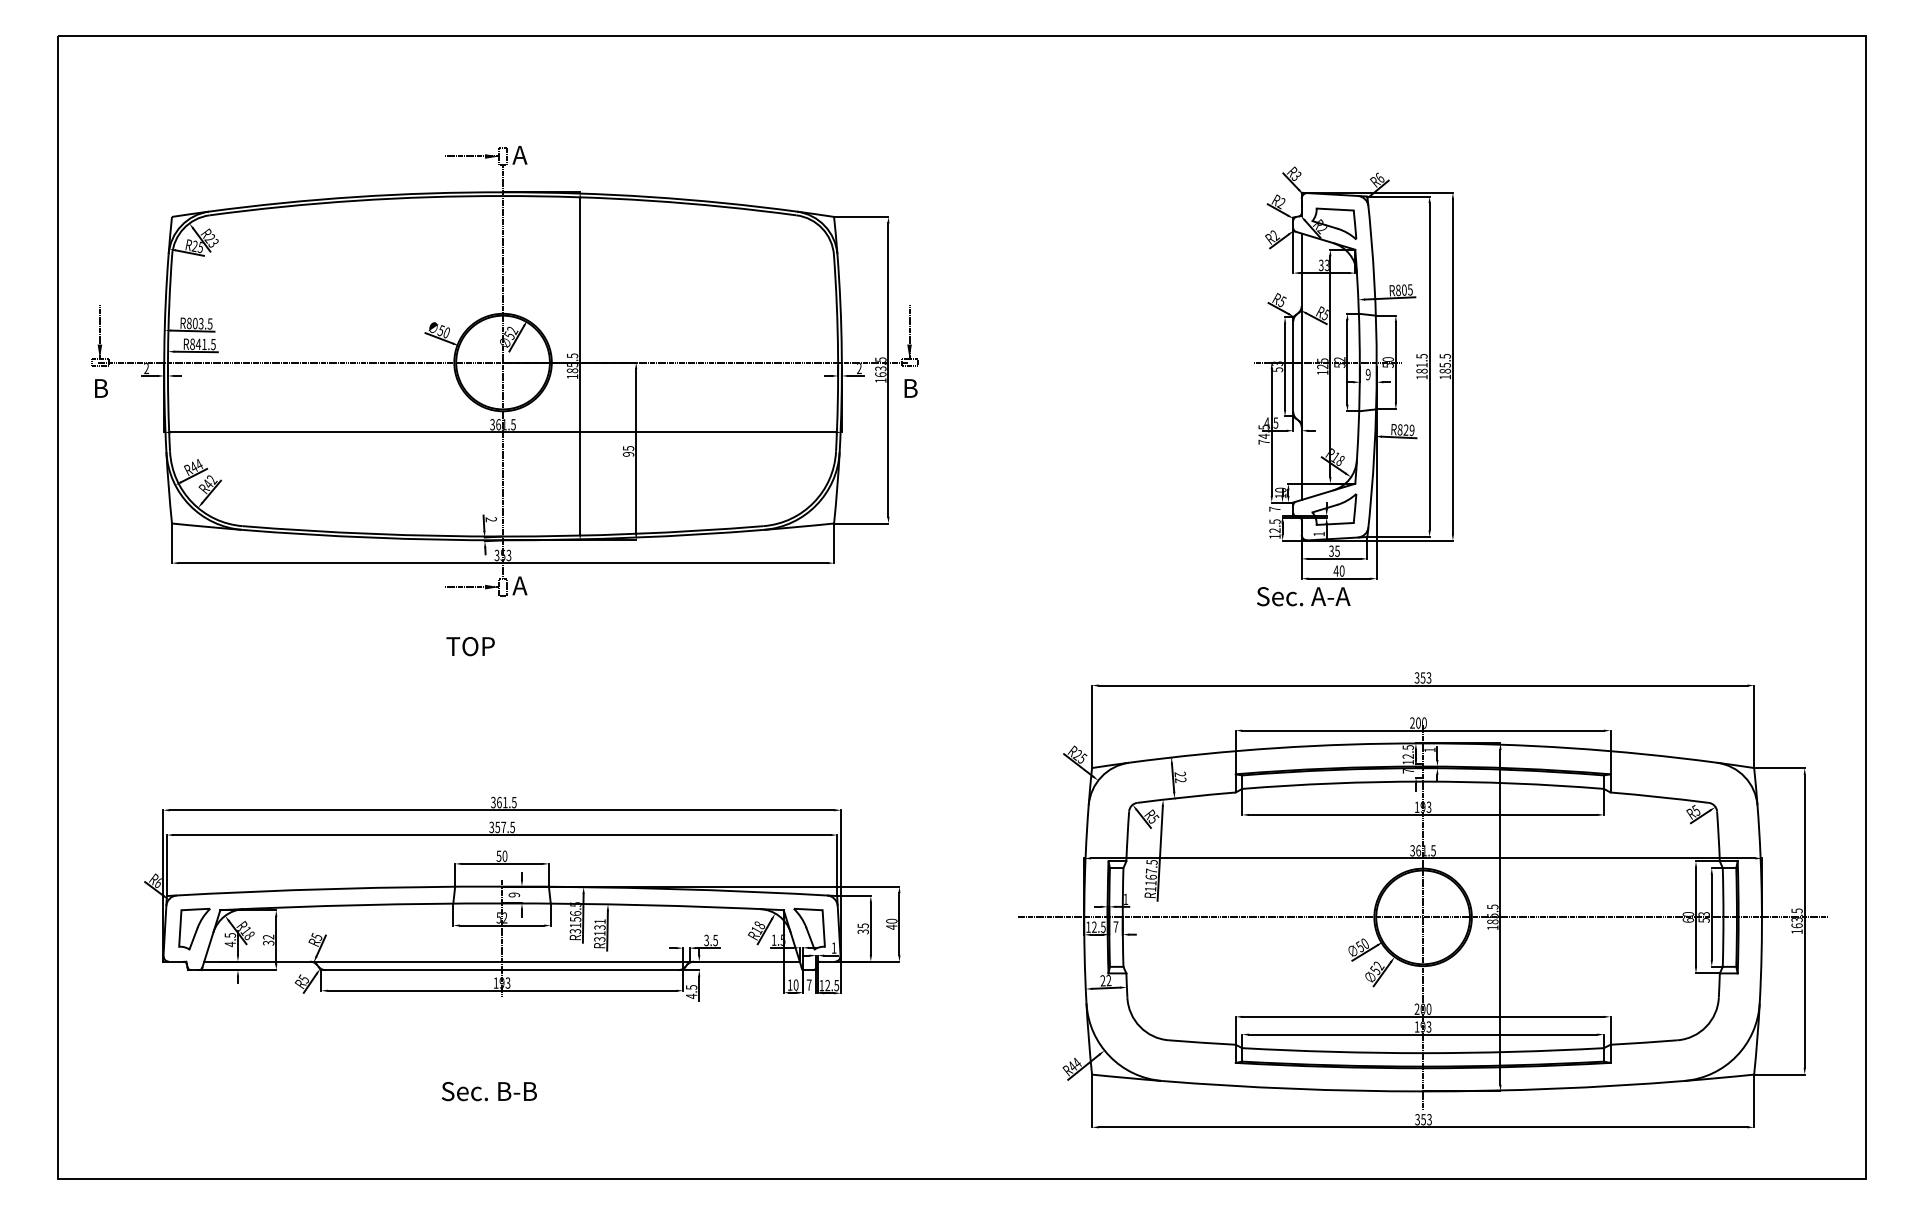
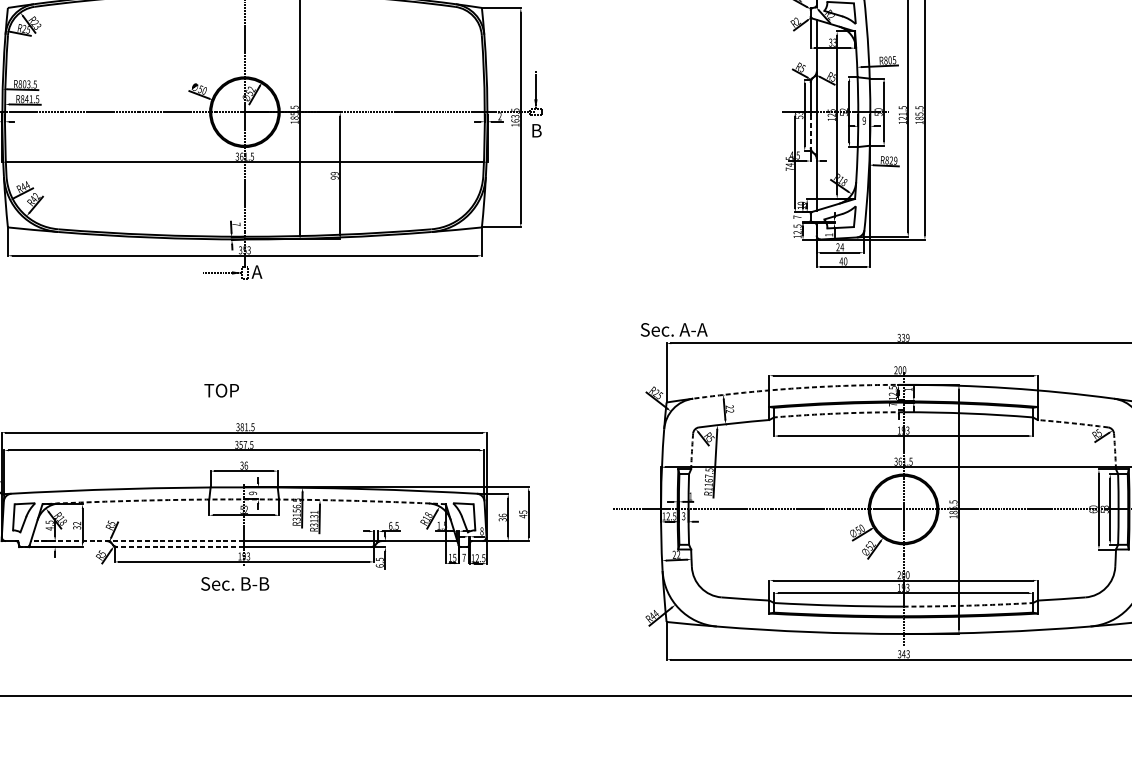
text: (1421, 370) -> (902, 117), 181.5 -> 121.5
line: (1293, 391) -> (810, 132), solid -> dashed
text: (627, 448) -> (334, 173), 95 -> 99
text: (490, 519) -> (235, 224), 2 -> 7
text: (1334, 550) -> (840, 246), 35 -> 24
text: (1303, 596) -> (674, 329), moved
text: (470, 646) -> (221, 390), moved
text: (1425, 677) -> (905, 337), 353 -> 339
arc: (1275, 748) -> (797, 388), solid -> dashed
arc: (1332, 783) -> (838, 413), solid -> dashed
arc: (1659, 797) -> (1072, 423), solid -> dashed
text: (499, 802) -> (242, 427), 361.5 -> 381.5
arc: (1127, 836) -> (691, 451), solid -> dashed
arc: (1718, 836) -> (1115, 451), solid -> dashed
text: (501, 855) -> (243, 465), 50 -> 36
arc: (502, 903) -> (244, 499), solid -> dashed
text: (891, 920) -> (523, 511), 40 -> 45
text: (862, 925) -> (502, 515), 35 -> 36
text: (1115, 926) -> (683, 515), 7 -> 3
text: (706, 940) -> (390, 525), 3.5 -> 6.5
text: (833, 947) -> (481, 530), 1 -> 8
line: (353, 961) -> (137, 540), solid -> dashed
line: (411, 970) -> (179, 547), solid -> dashed
text: (795, 984) -> (454, 557), 10 -> 15
text: (691, 996) -> (379, 566), 4.5 -> 6.5
arc: (1513, 1051) -> (968, 605), solid -> dashed
text: (488, 1091) -> (234, 583), moved
text: (1423, 1119) -> (903, 654), 353 -> 343

